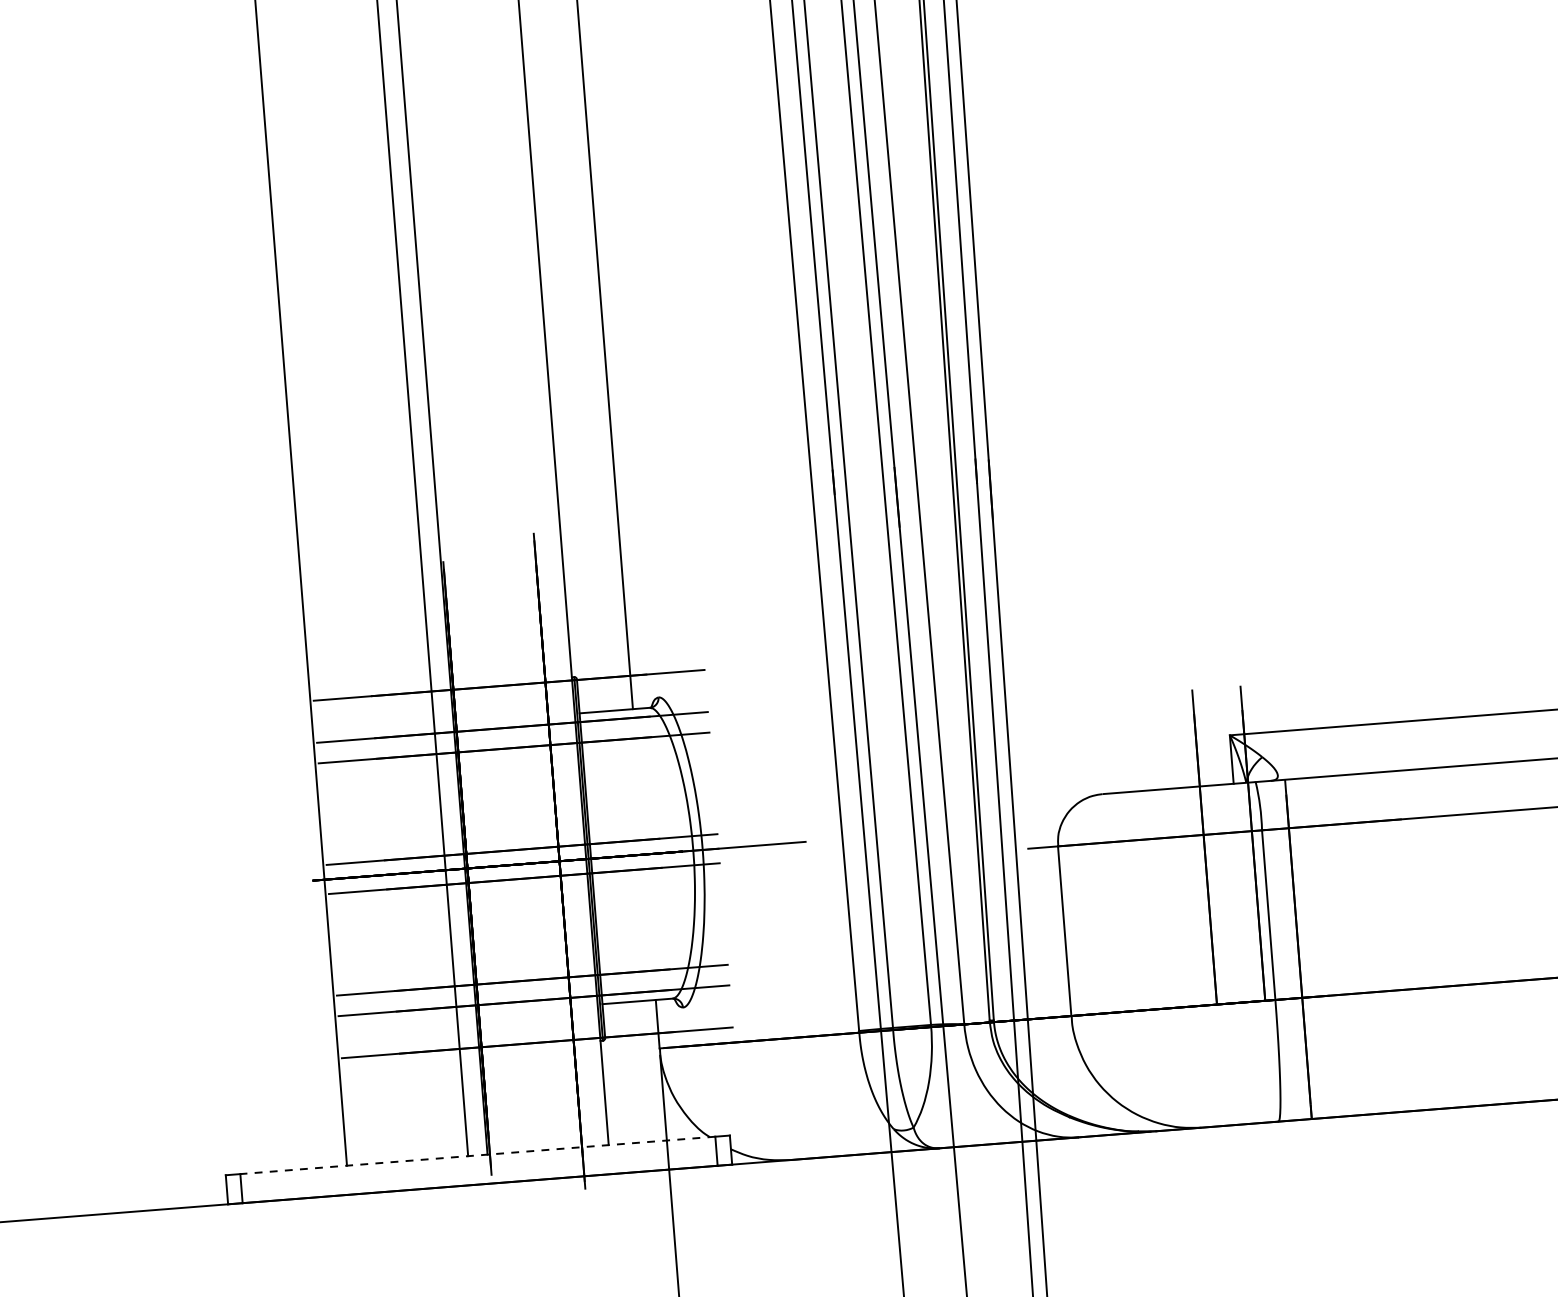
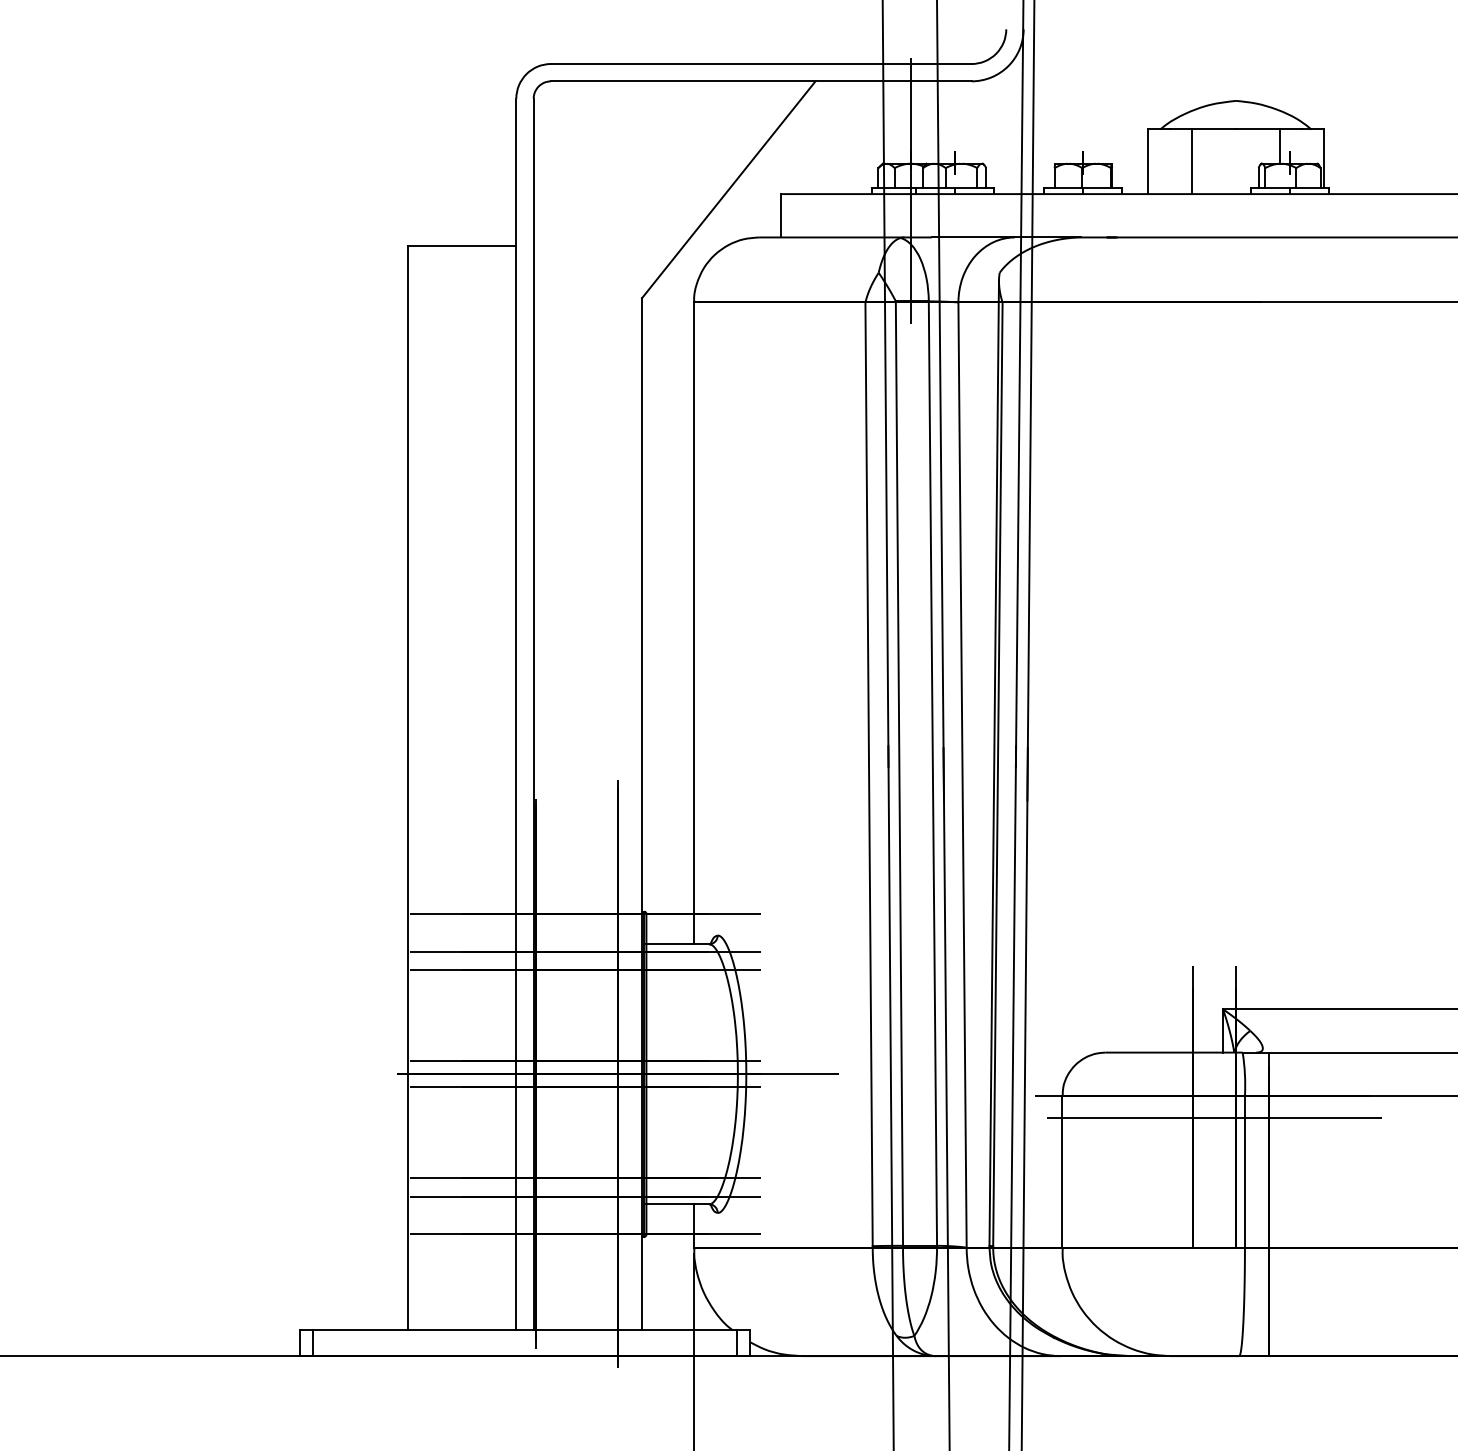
line: (1228, 857) -> (1213, 1117), added
line: (477, 1155) -> (524, 1330), dashed -> solid

